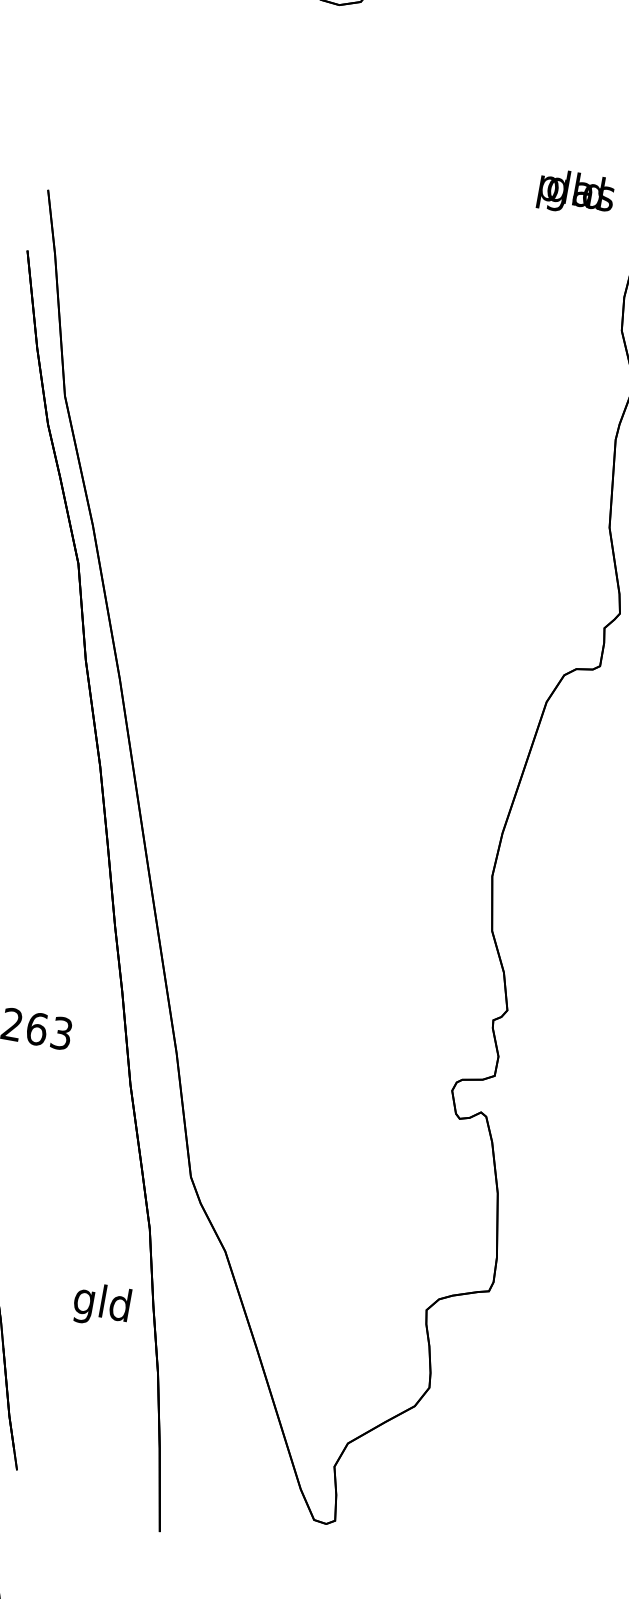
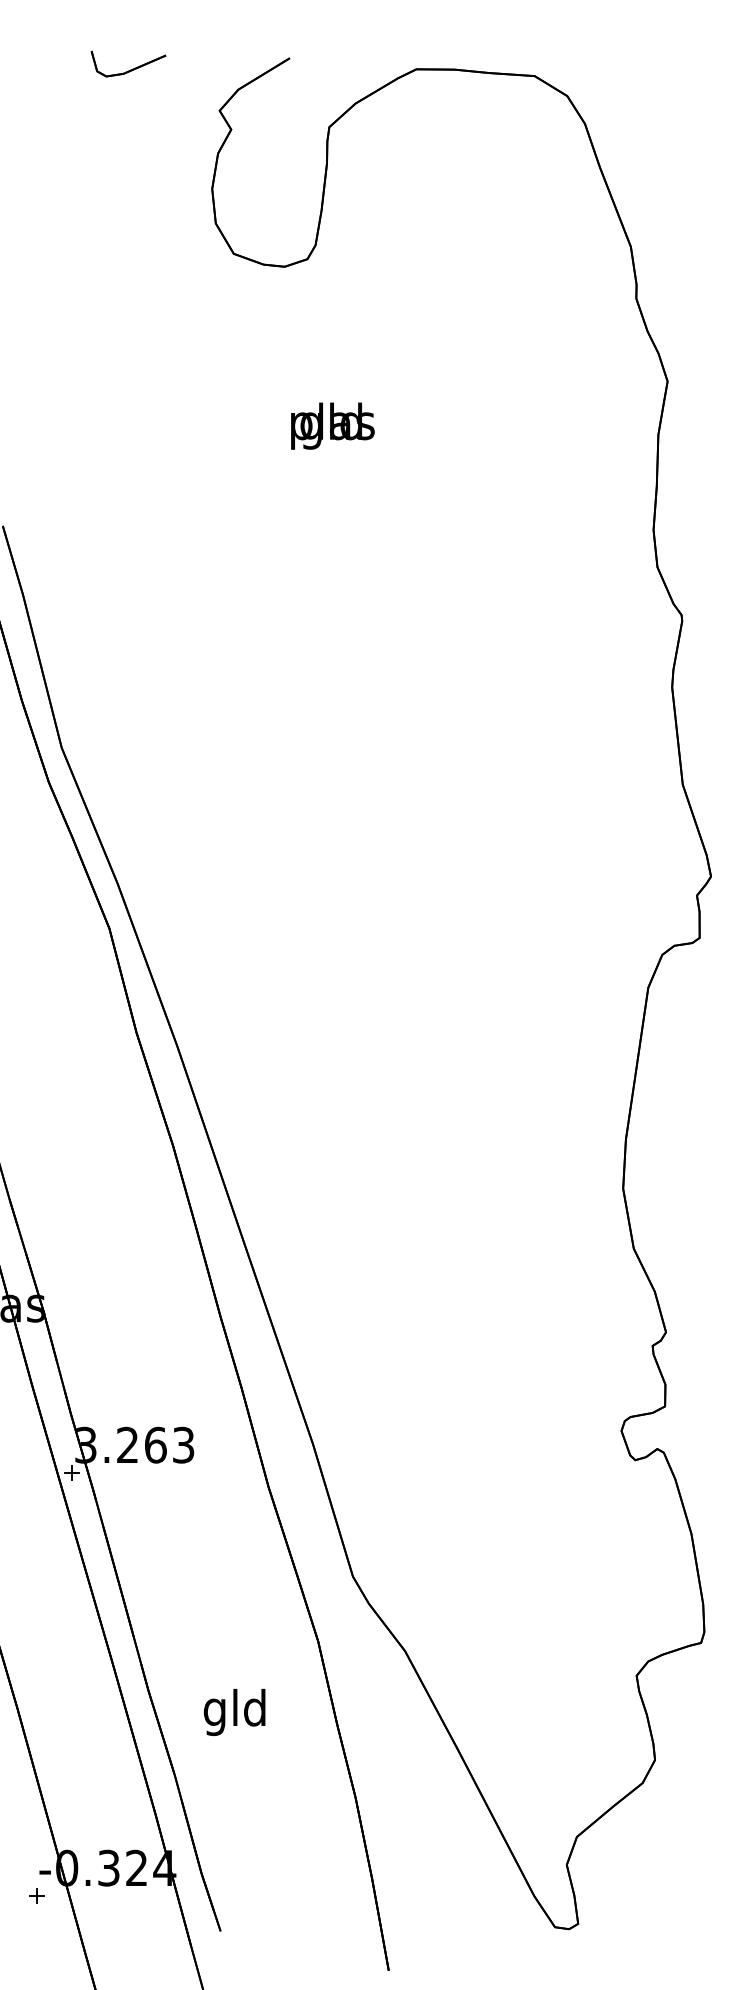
text: (576, 192) -> (332, 425), moved
text: (101, 1305) -> (234, 1712), moved

